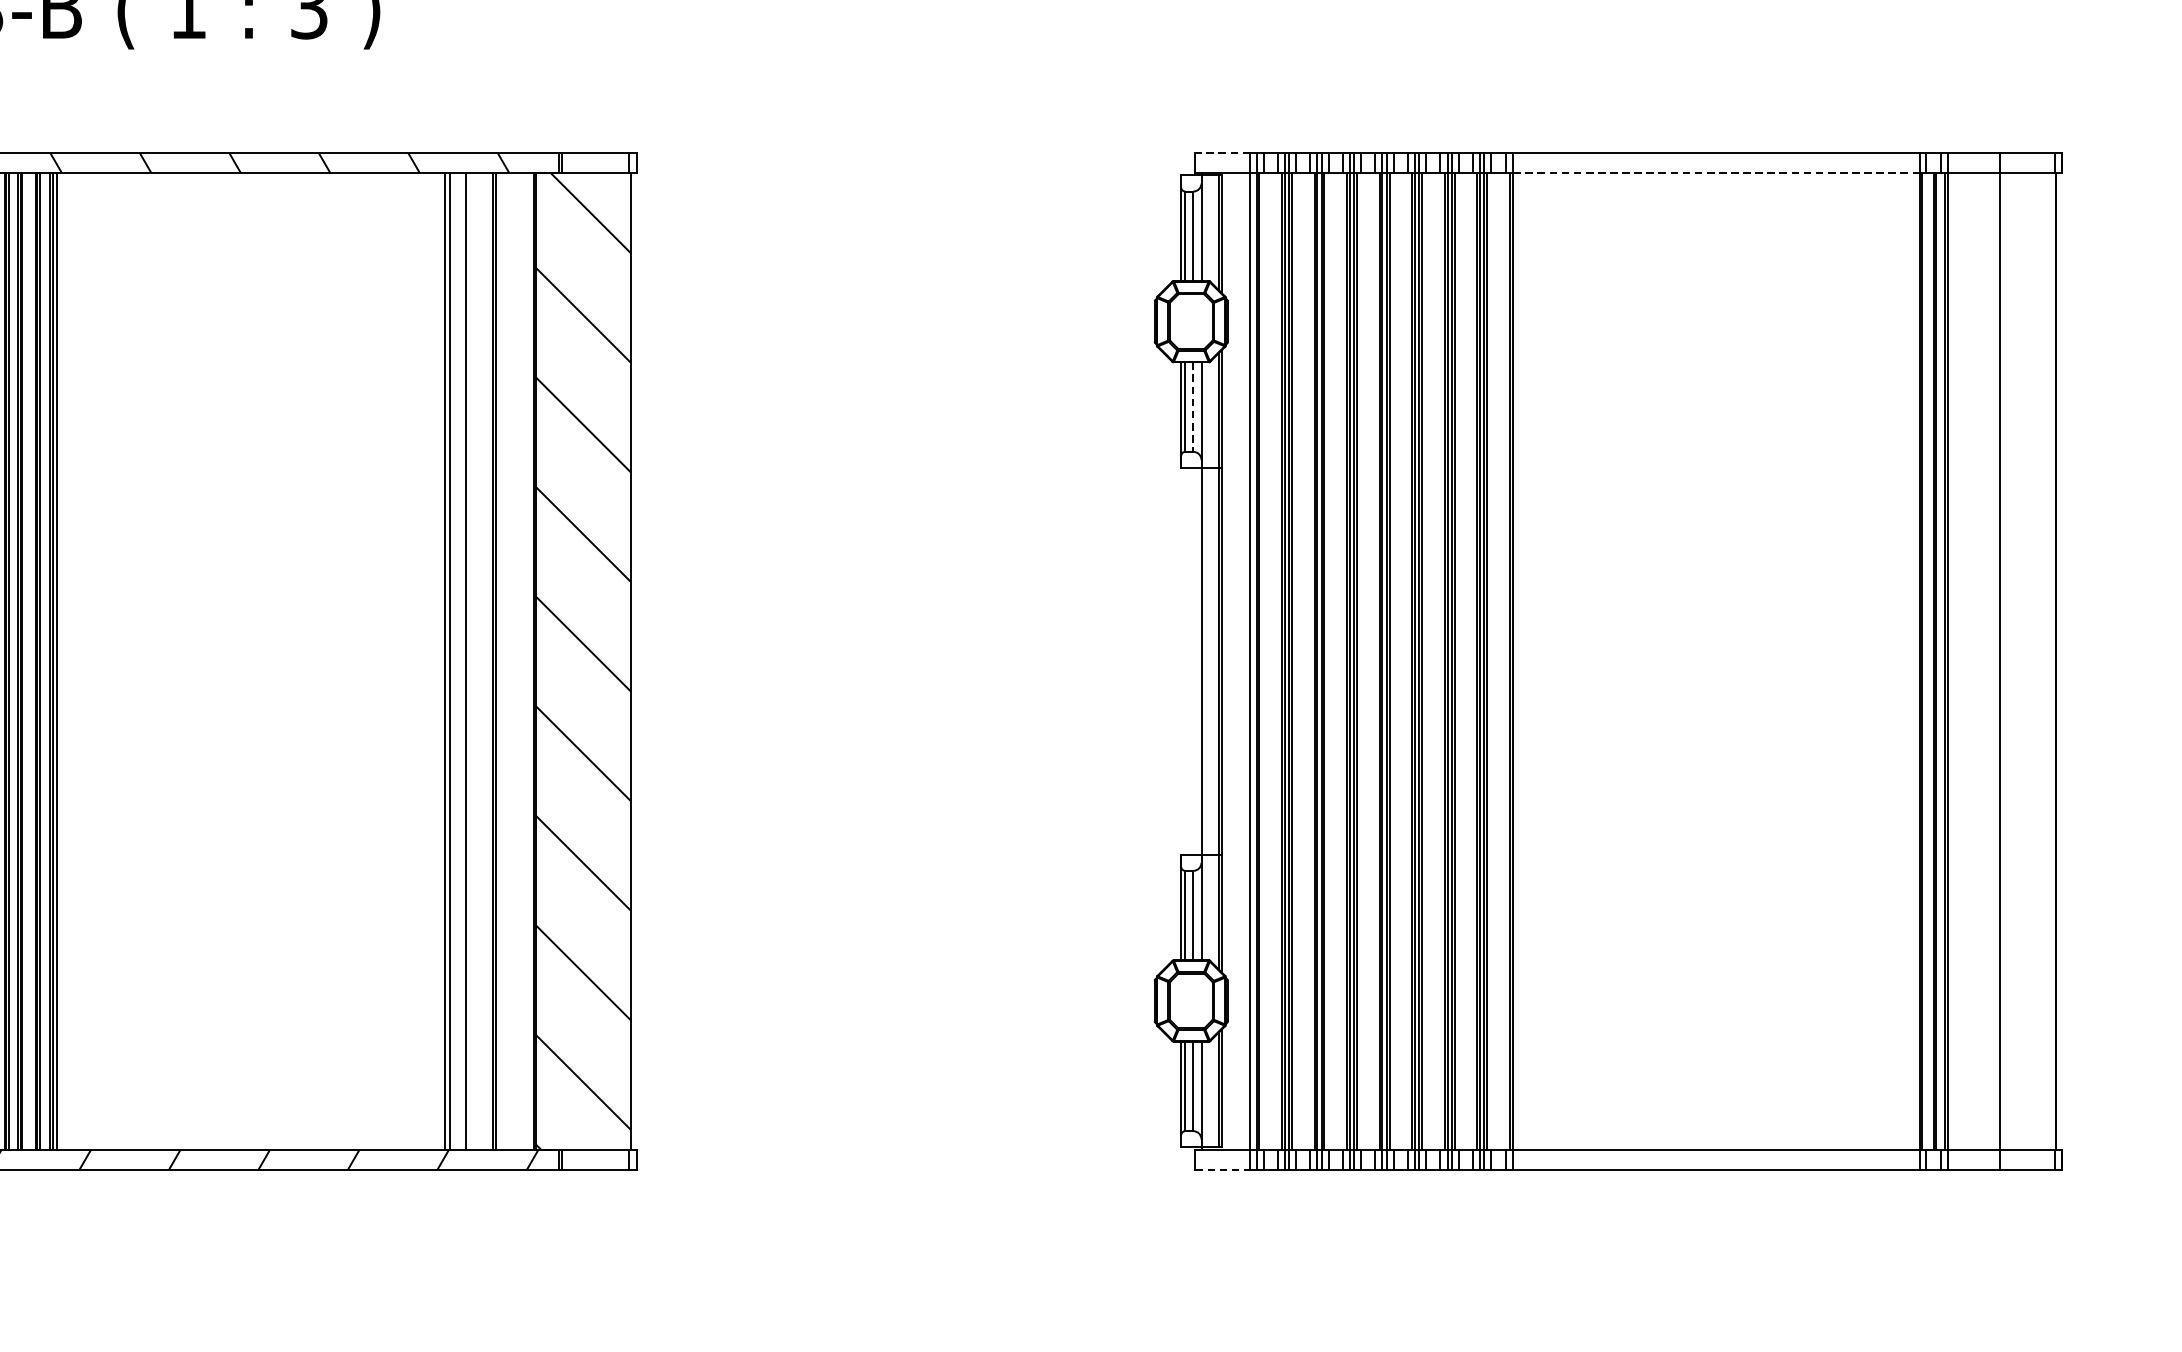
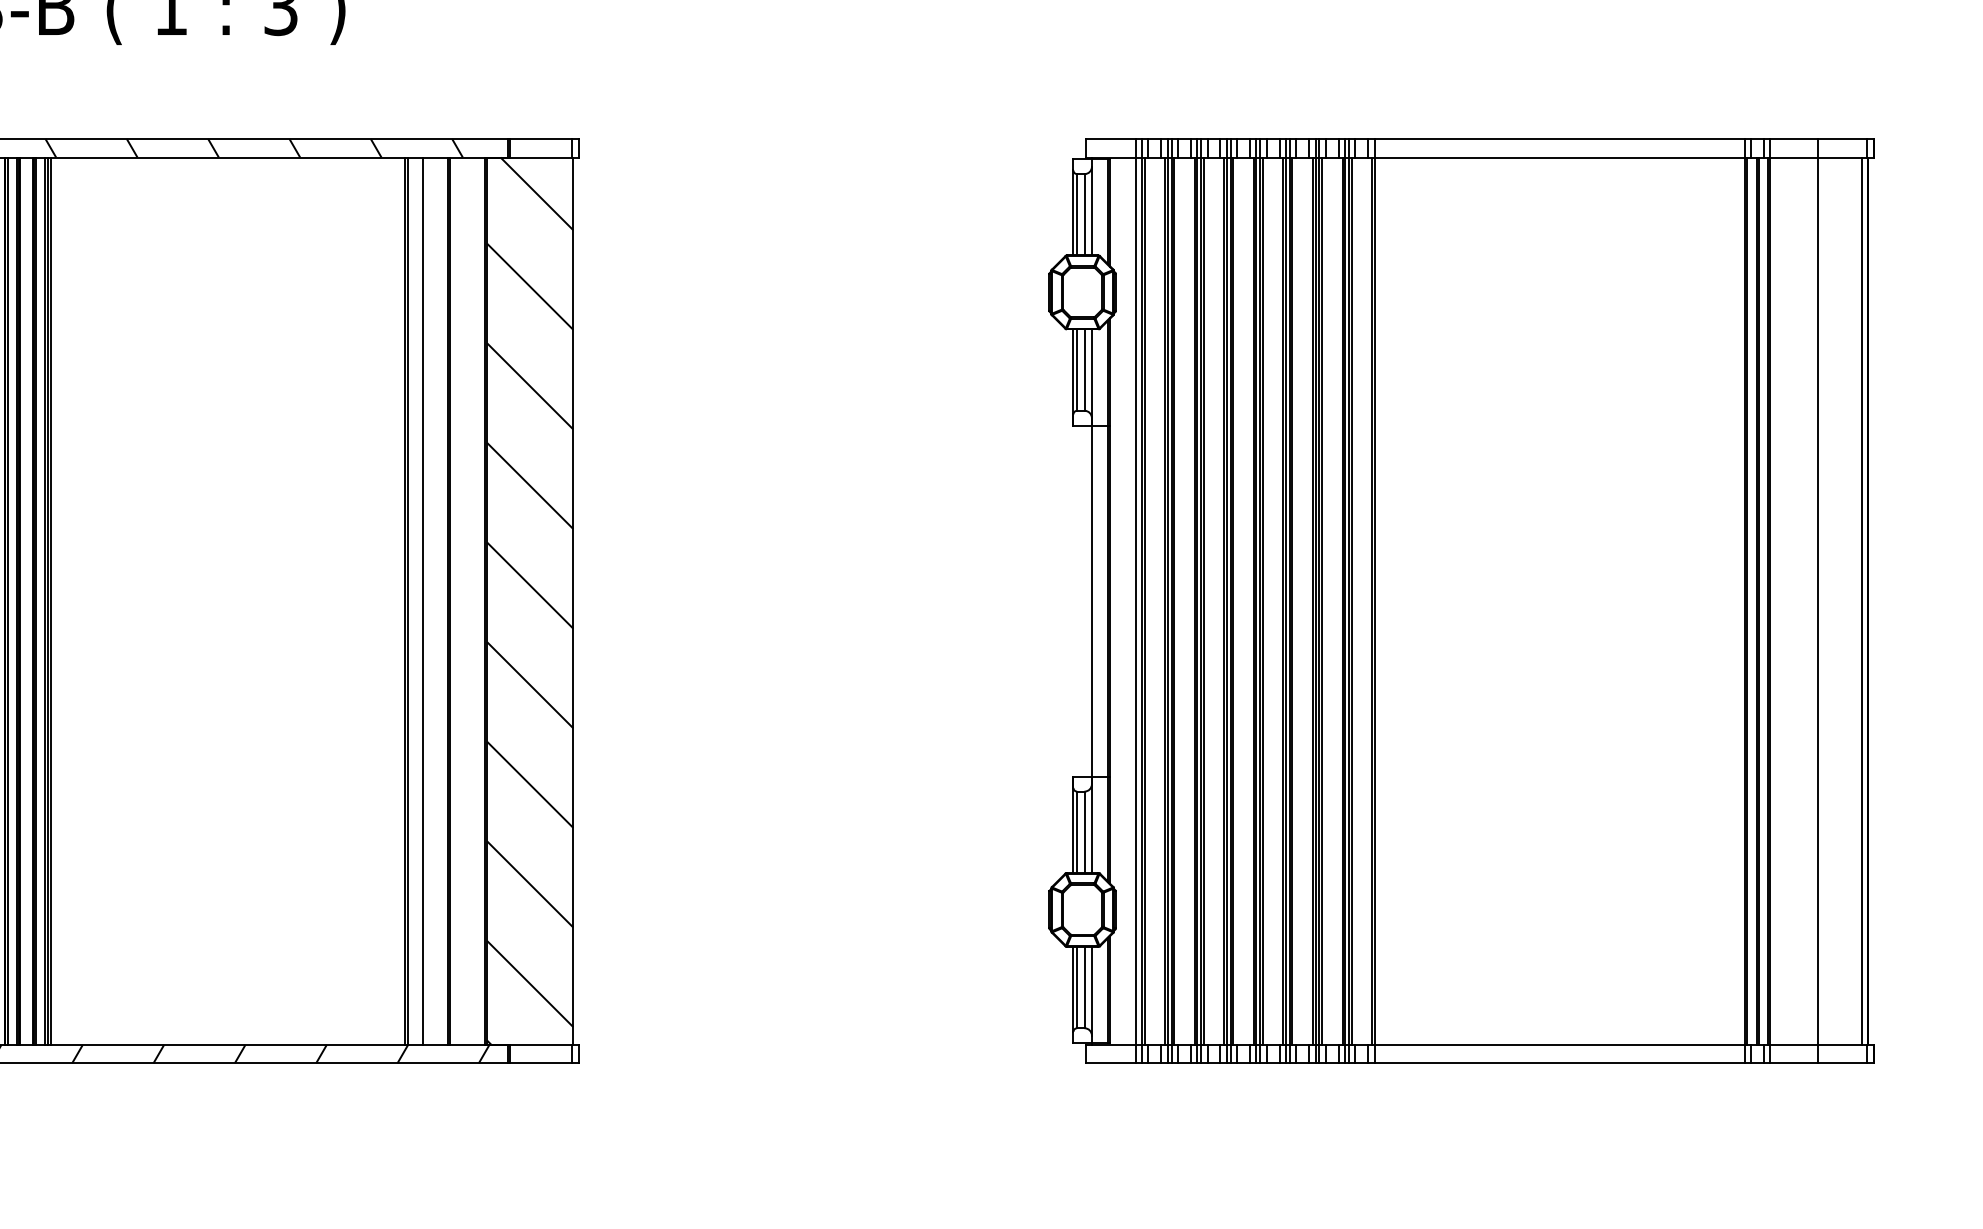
line: (1223, 153) -> (1111, 139), dashed -> solid
line: (1715, 173) -> (1559, 157), dashed -> solid
line: (1193, 407) -> (1084, 370), dashed -> solid
line: (2048, 660) -> (1861, 600), added
line: (1223, 1169) -> (1111, 1063), dashed -> solid

